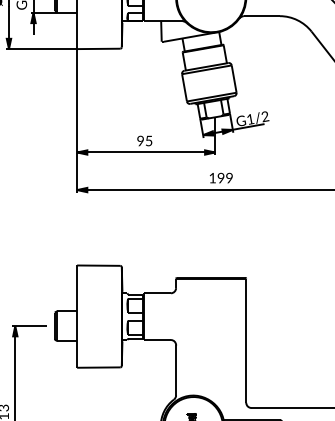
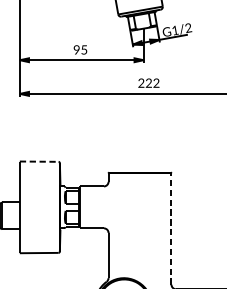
text: (220, 177) -> (148, 82), 199 -> 222
line: (98, 265) -> (38, 161), solid -> dashed
line: (246, 340) -> (171, 228), solid -> dashed

